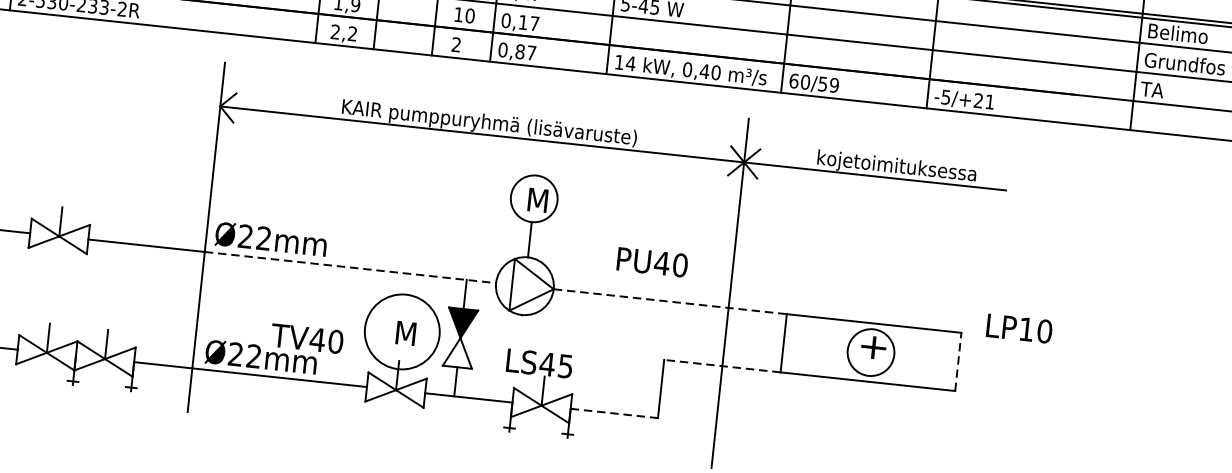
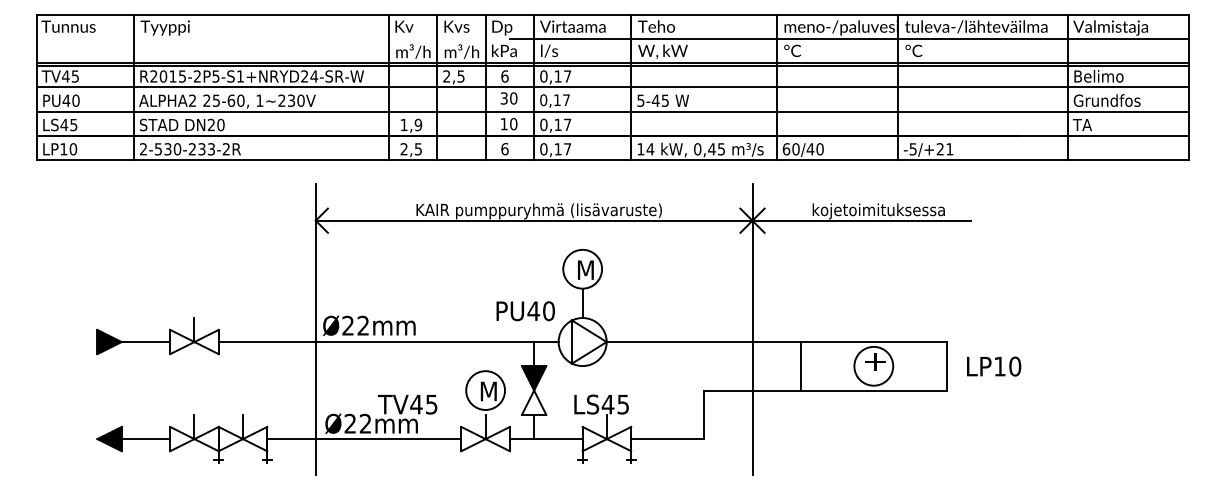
text: (351, 34) -> (417, 149), 2,2 -> 2,5
text: (455, 44) -> (504, 148), 2 -> 6
text: (519, 52) -> (557, 149), 0,87 -> 0,17
text: (716, 73) -> (721, 149), 0,40 -> 0,45
text: (827, 84) -> (814, 149), 60/59 -> 60/40
text: (652, 262) -> (525, 311), moved
line: (350, 268) -> (437, 342), dashed -> solid
line: (670, 302) -> (704, 342), dashed -> solid
text: (1019, 328) -> (994, 366), moved
circle: (402, 331) -> (485, 390), size x0.62
text: (335, 341) -> (431, 404), TV40 -> TV45
line: (958, 360) -> (946, 365), dashed -> solid
line: (722, 366) -> (752, 390), dashed -> solid
line: (615, 414) -> (668, 439), dashed -> solid

